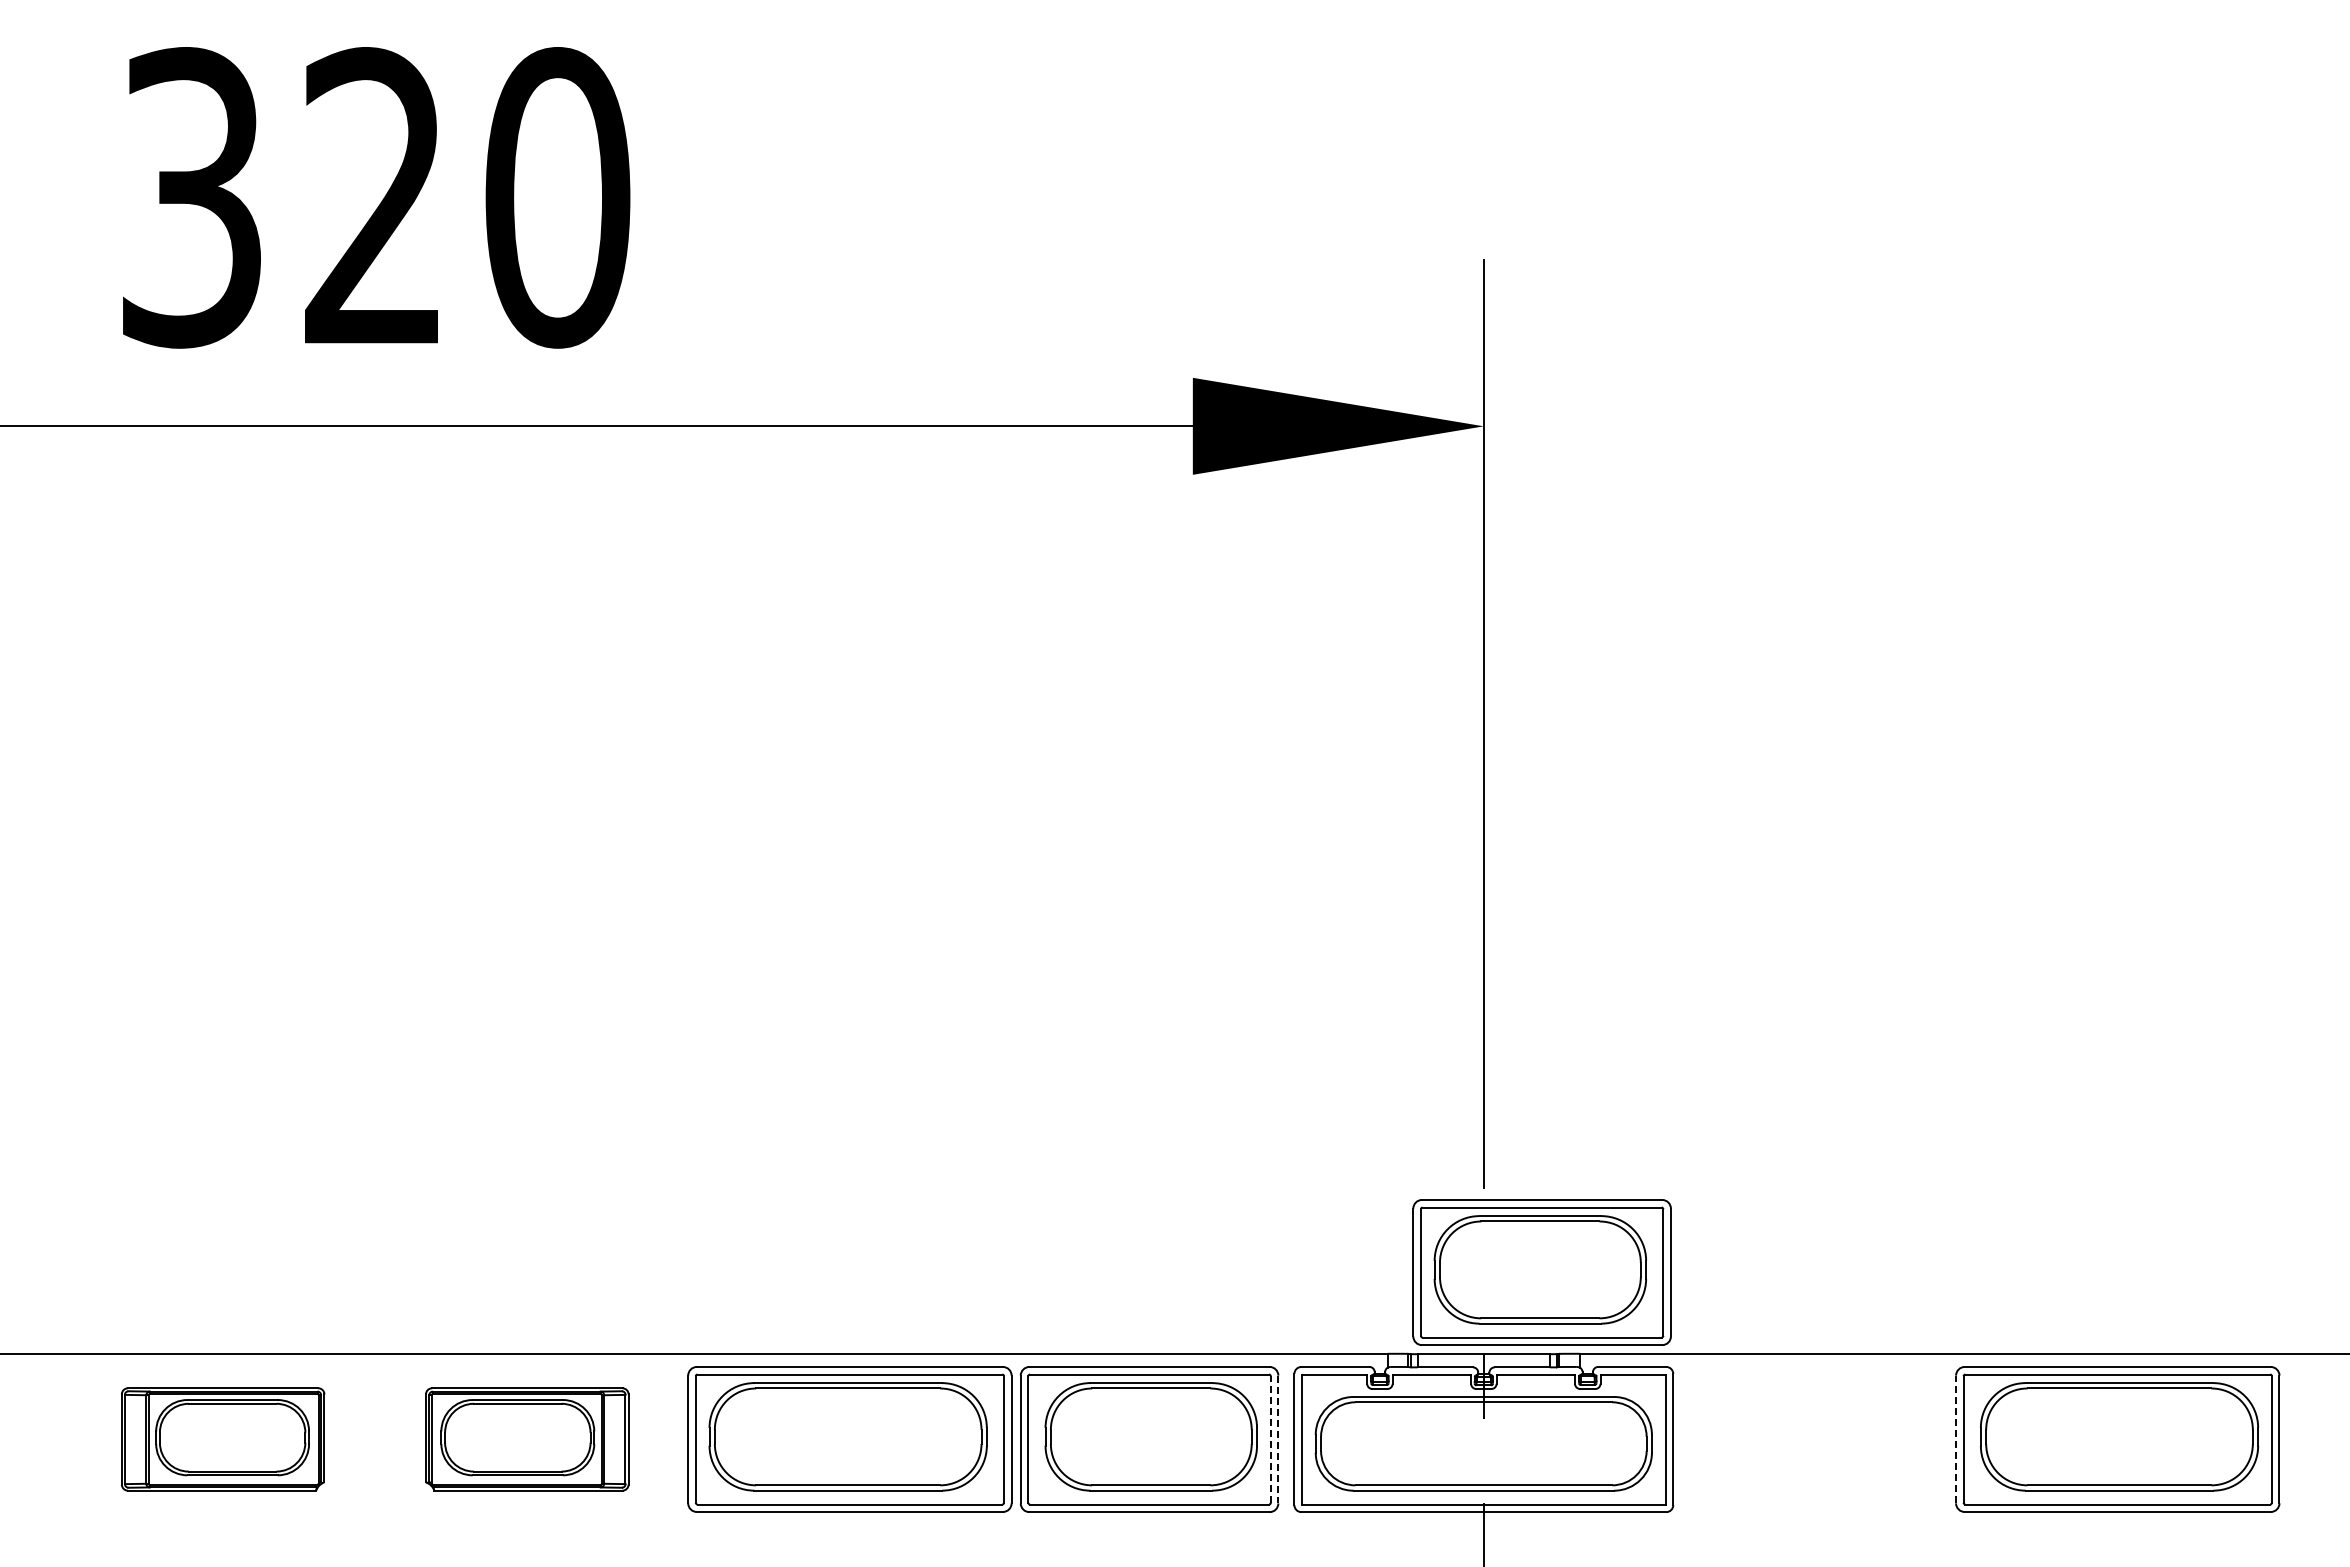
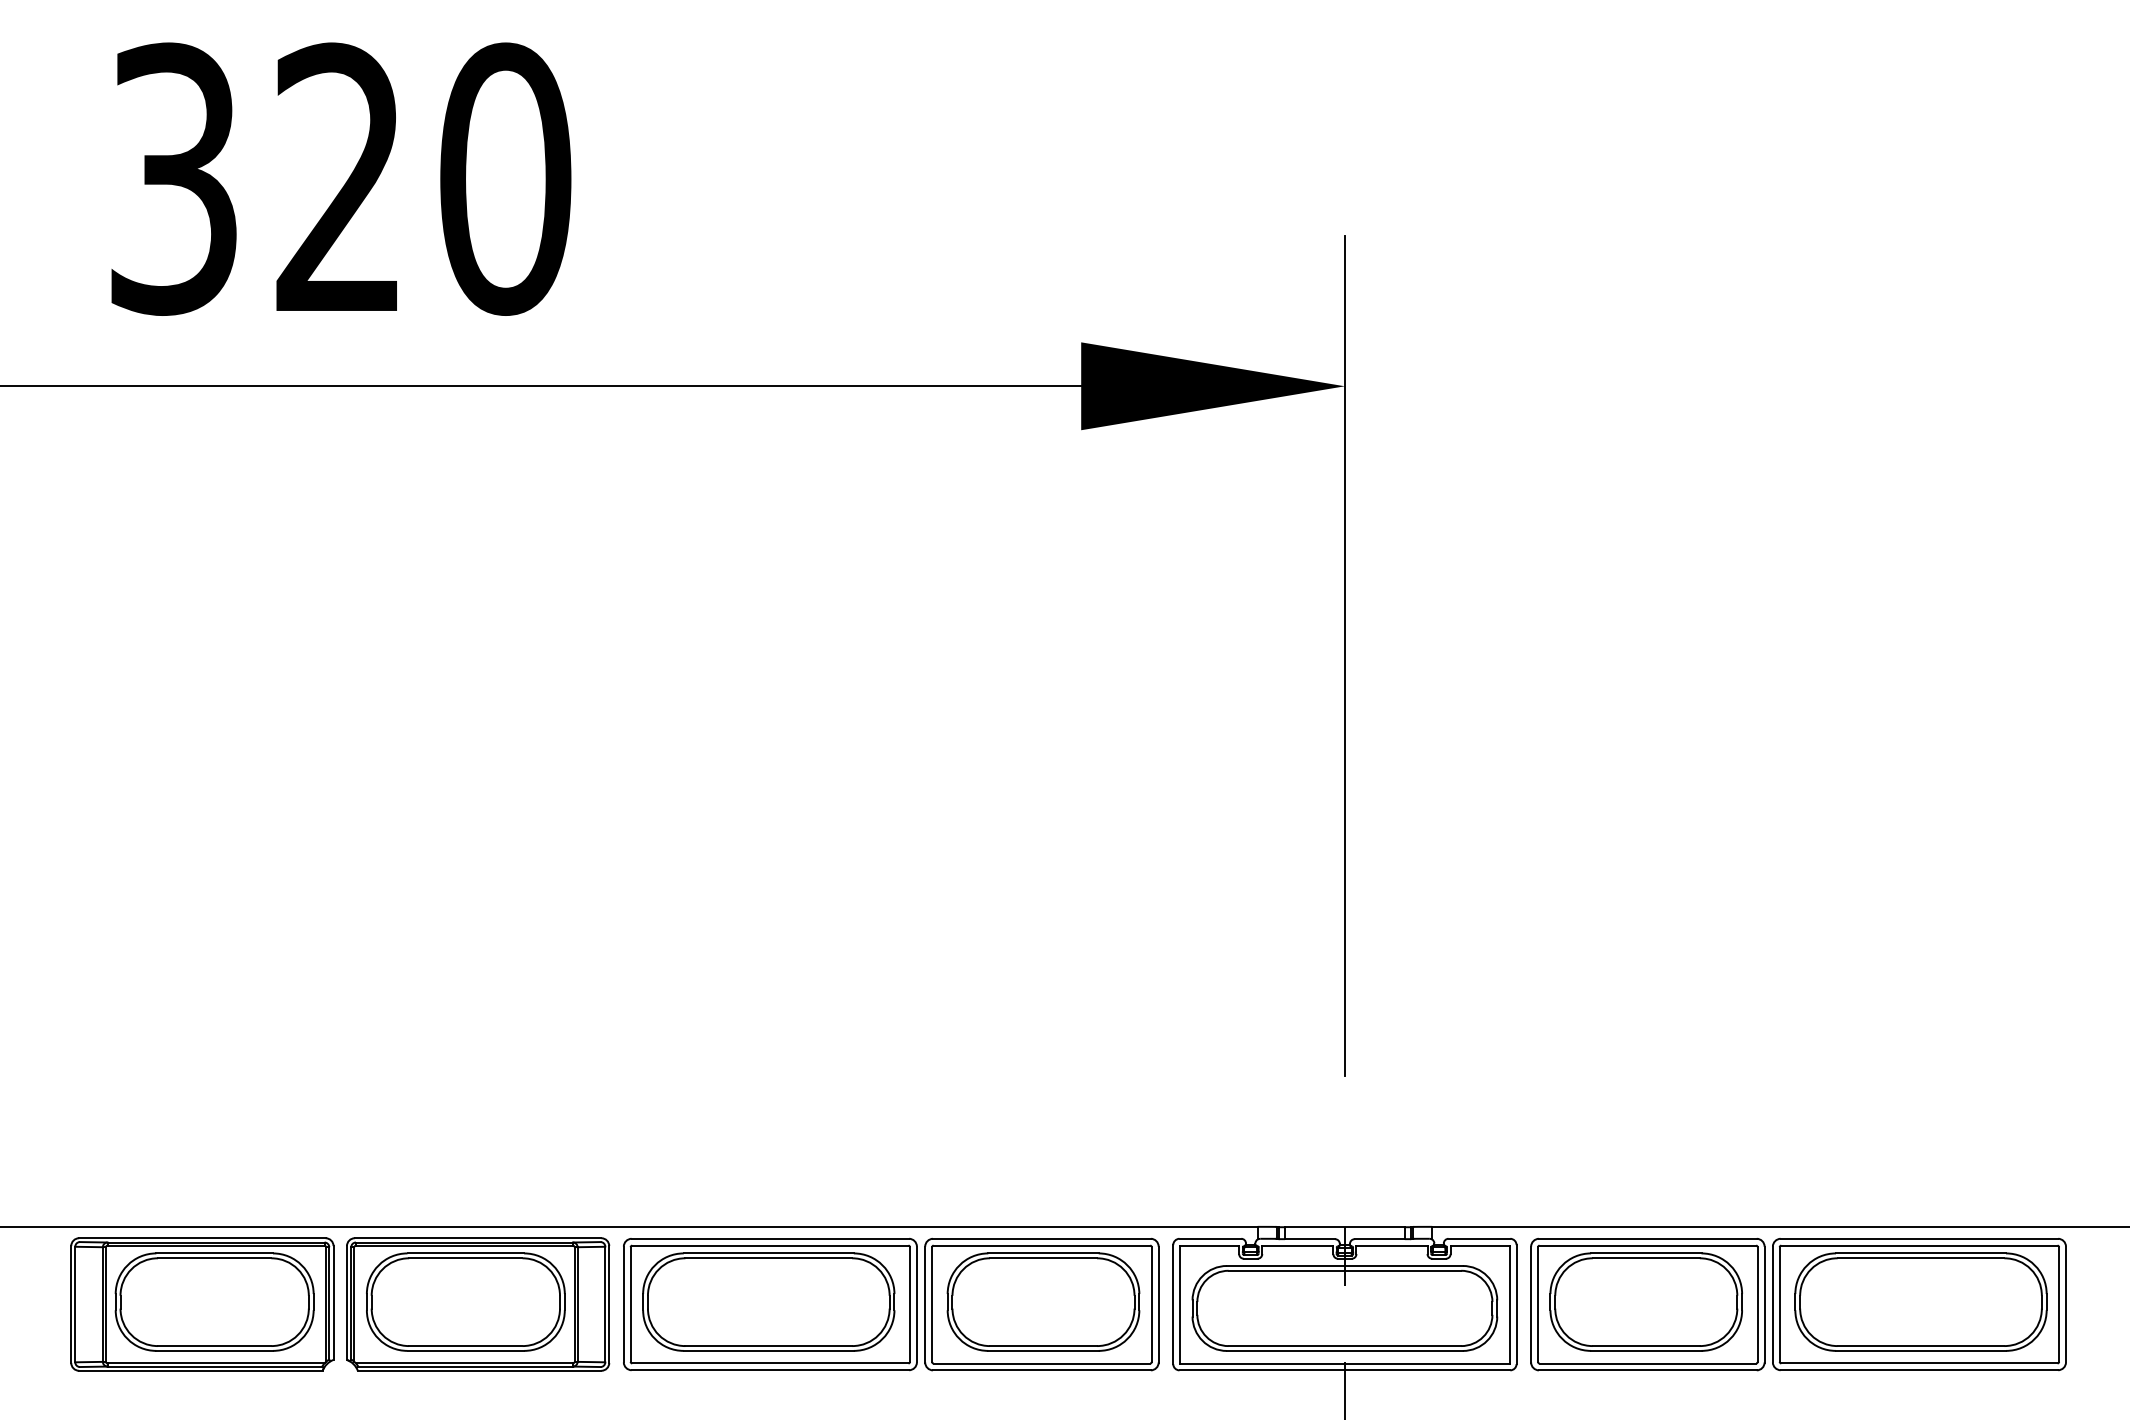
part: (1541, 1272) -> (1647, 1304), moved
part: (222, 1439) -> (201, 1304), size x1.43
part: (526, 1439) -> (477, 1304), size x1.43
line: (1270, 1439) -> (1151, 1304), dashed -> solid
line: (1278, 1439) -> (1158, 1304), dashed -> solid
line: (1956, 1439) -> (1773, 1304), dashed -> solid

